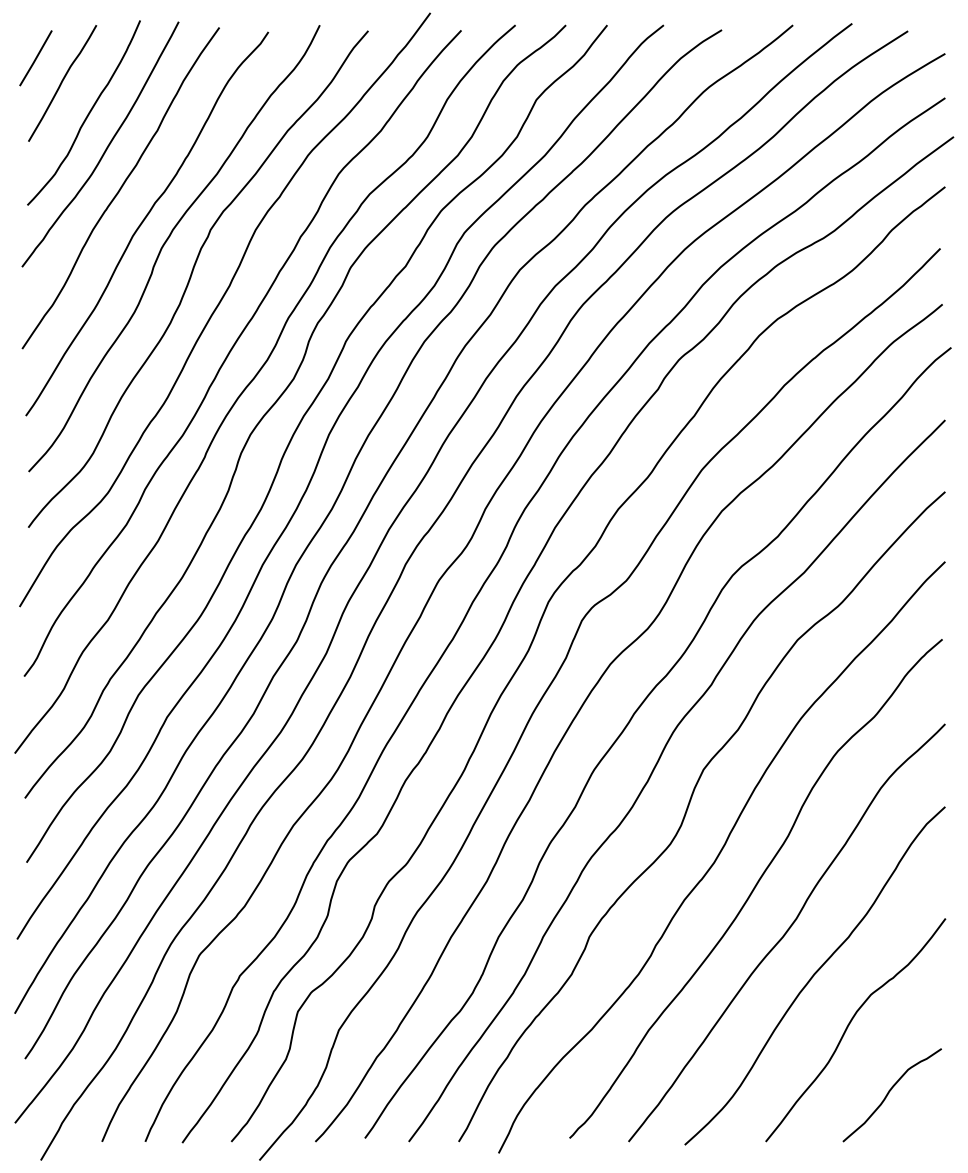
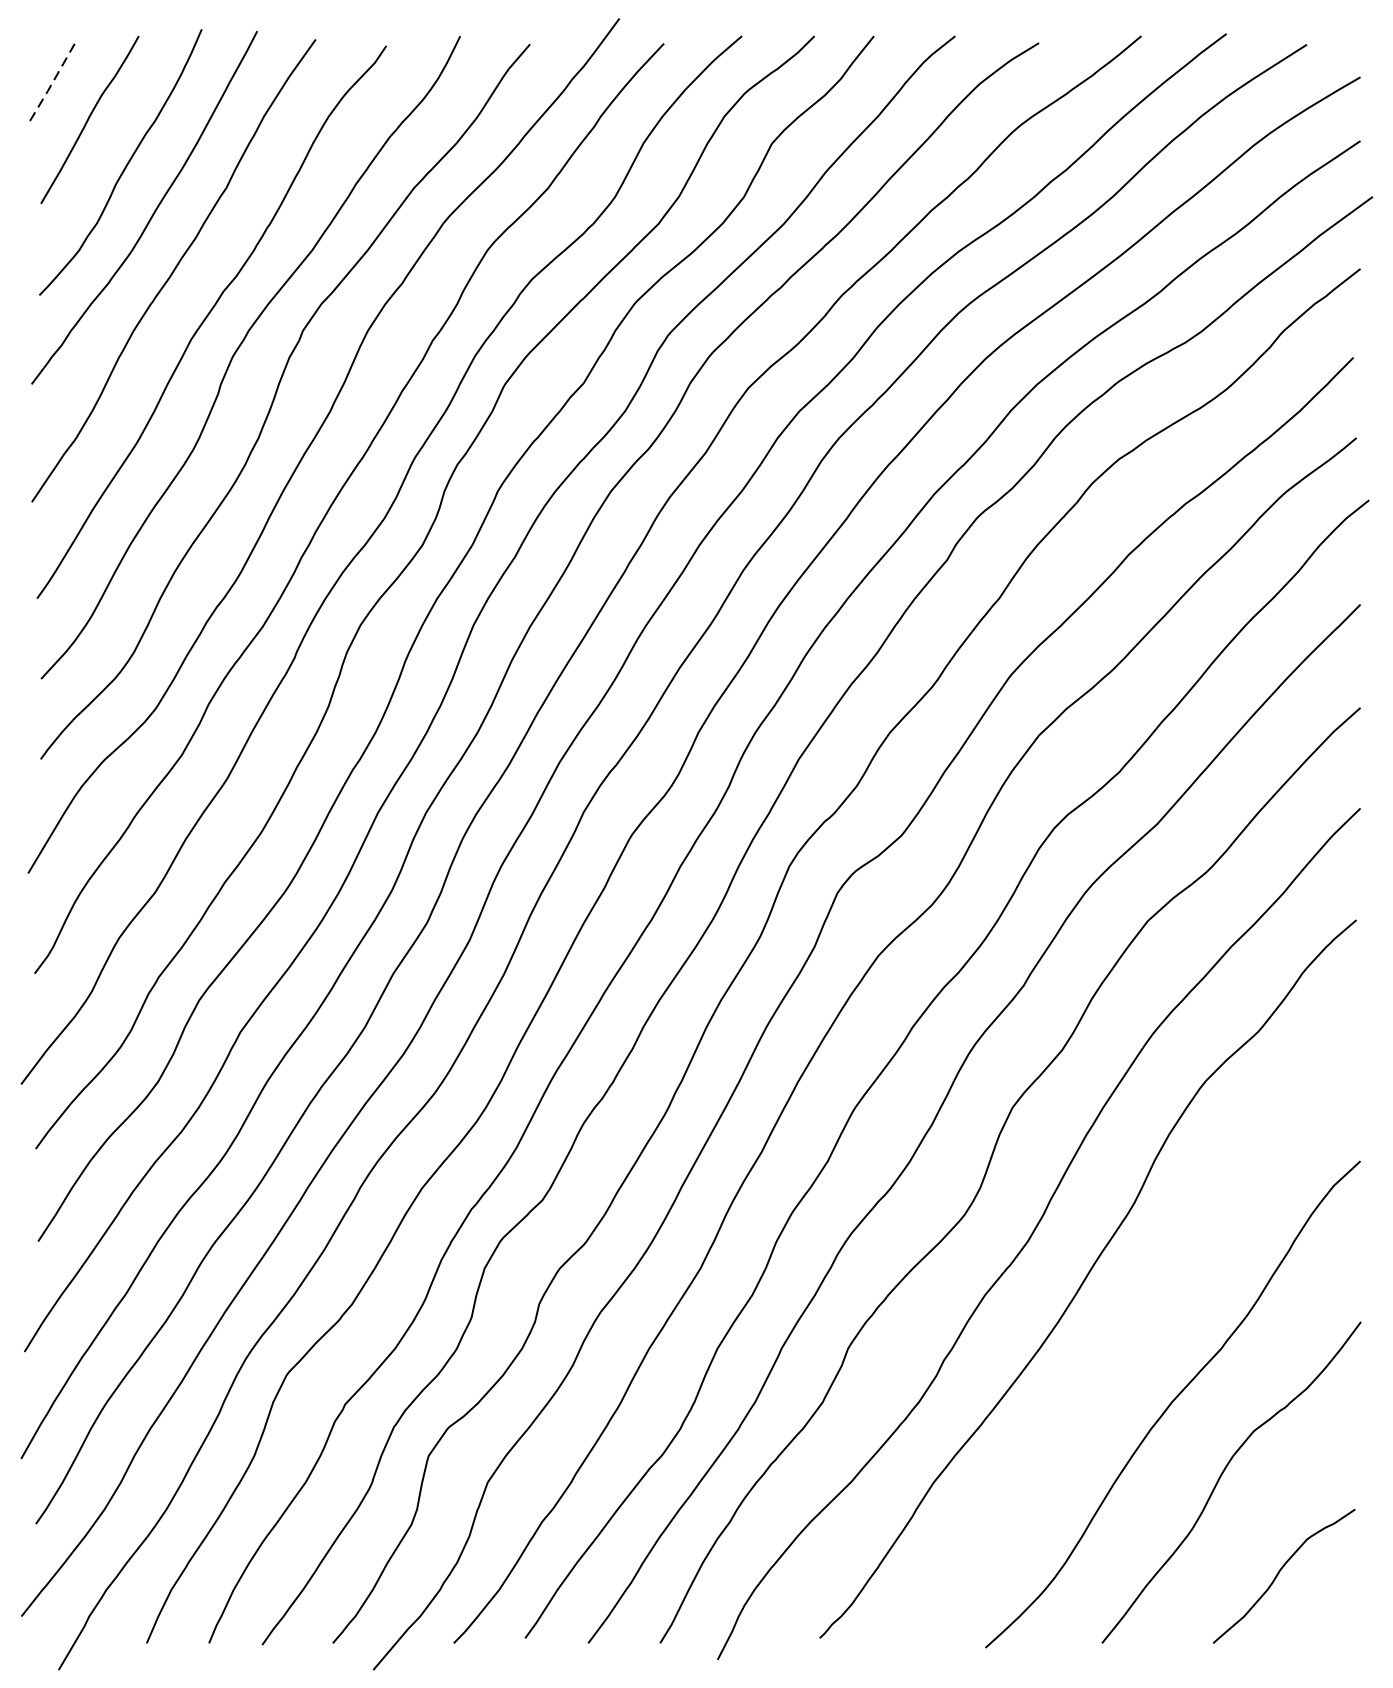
line: (35, 58) -> (50, 84), solid -> dashed
curve: (786, 932) -> (1131, 1341), removed

